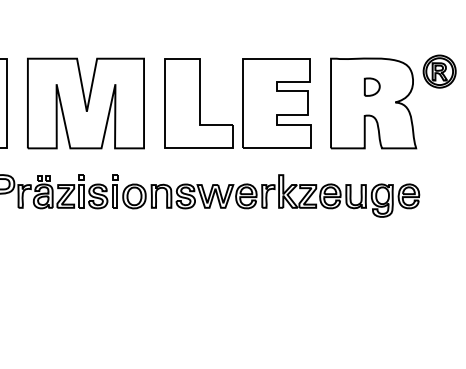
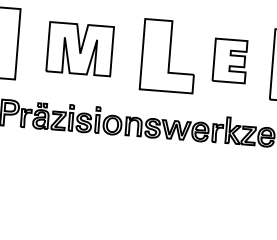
part: (85, 103) -> (79, 49), size x0.7
part: (276, 103) -> (229, 60), size x0.6

